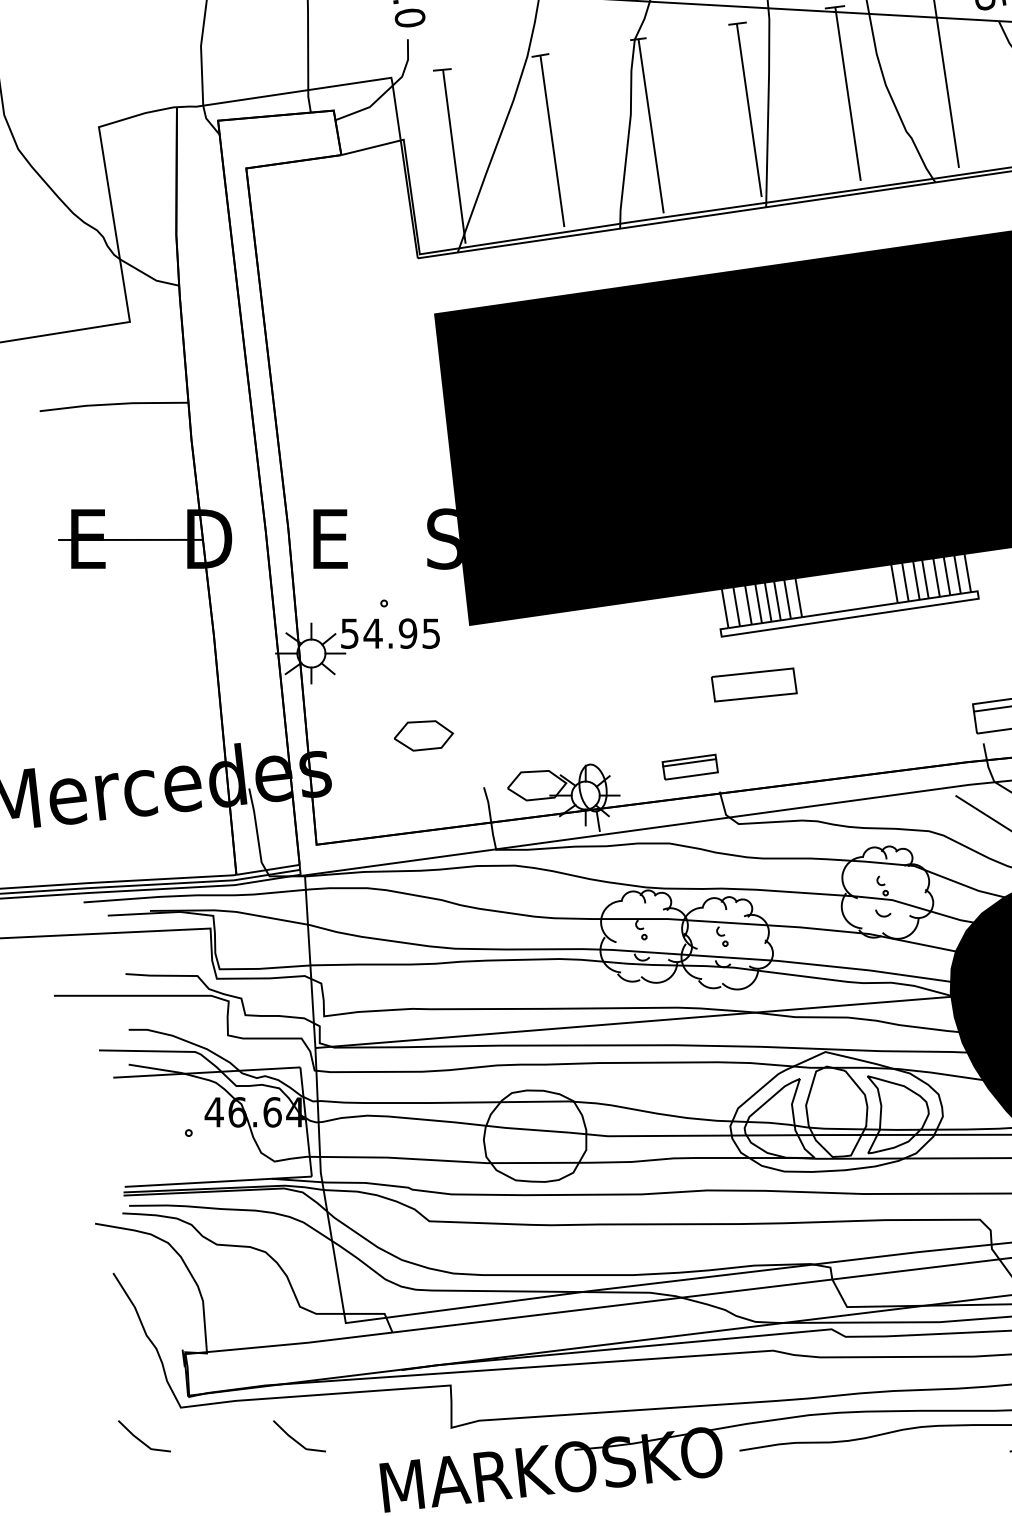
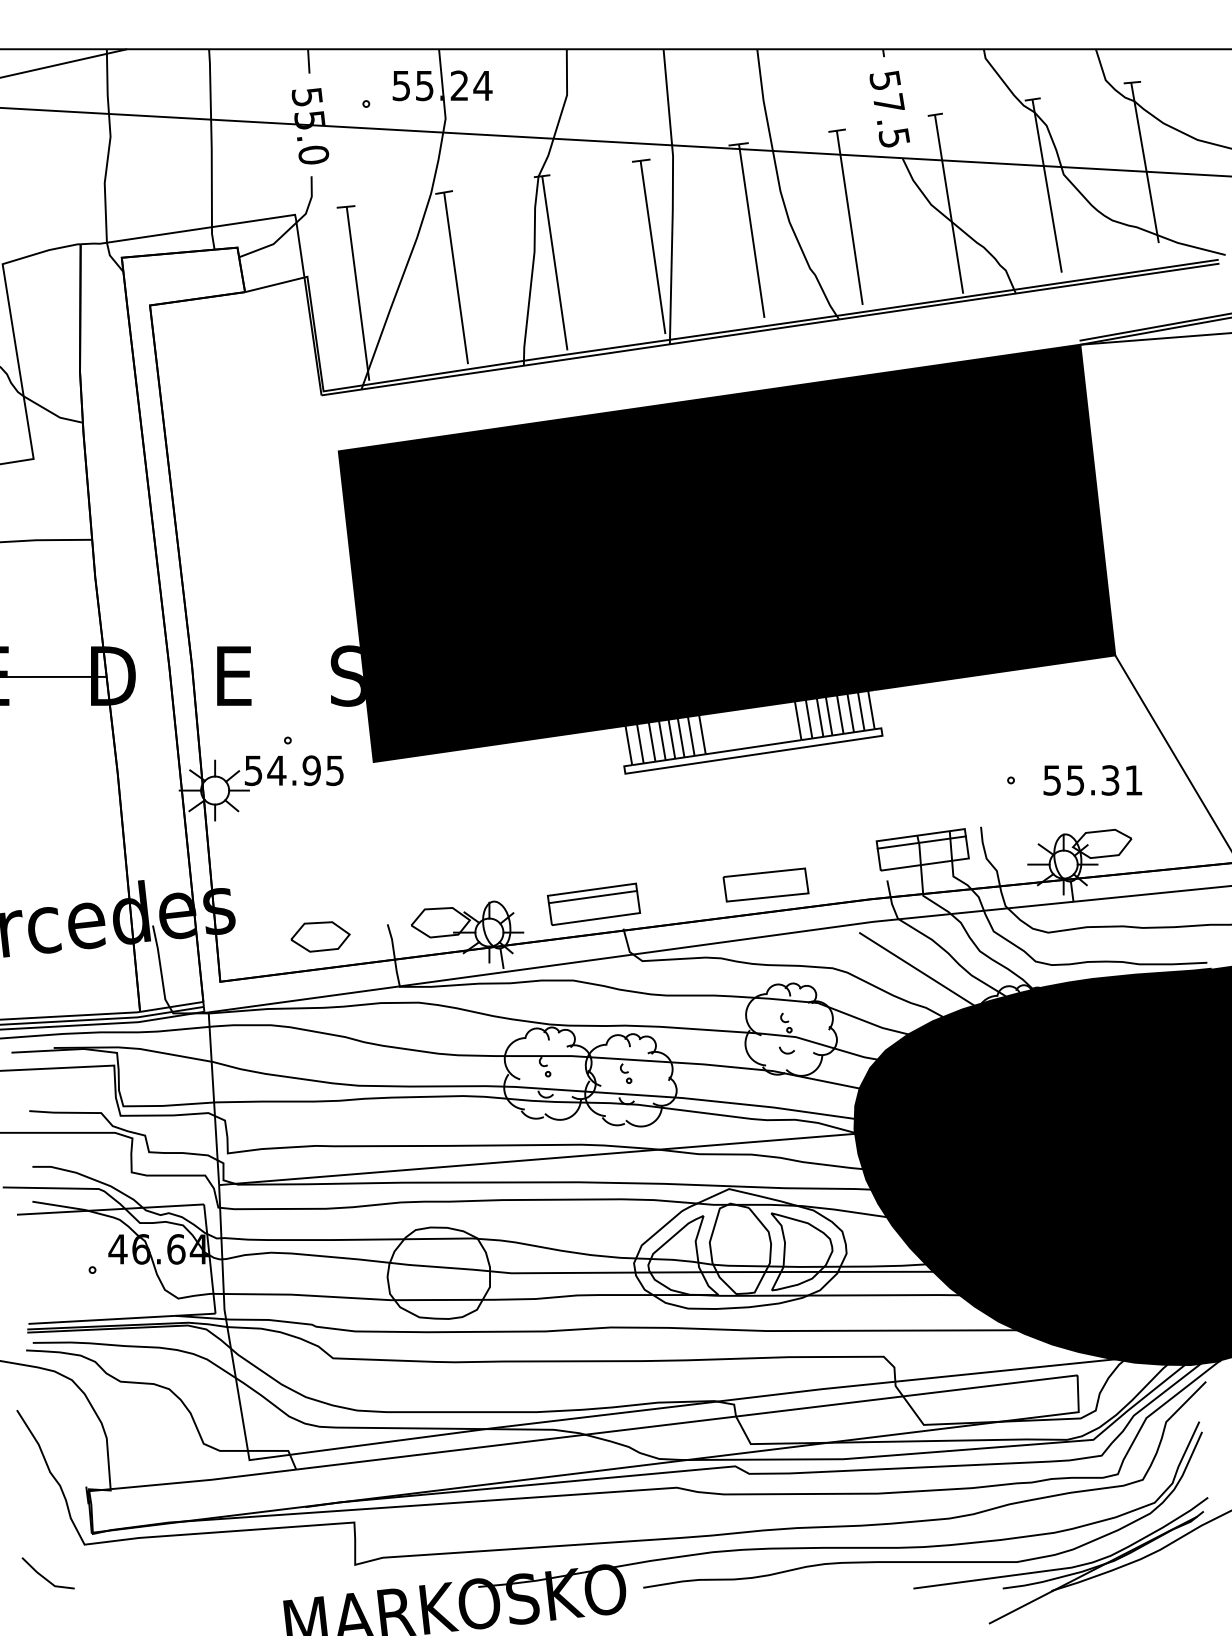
part: (753, 684) -> (765, 884), moved
part: (423, 735) -> (320, 936), moved
part: (689, 766) -> (593, 903), size x1.67
line: (295, 1439) -> (199, 1576), removed

